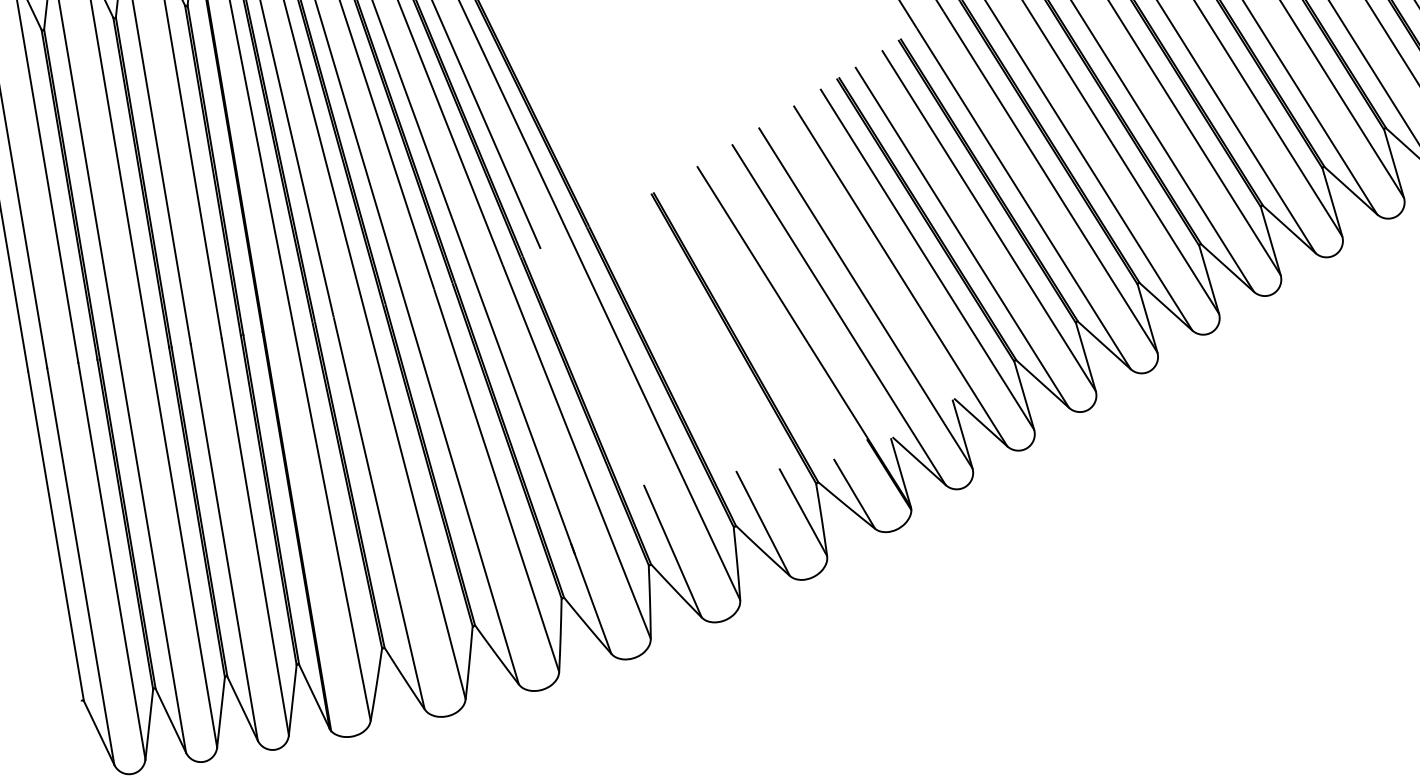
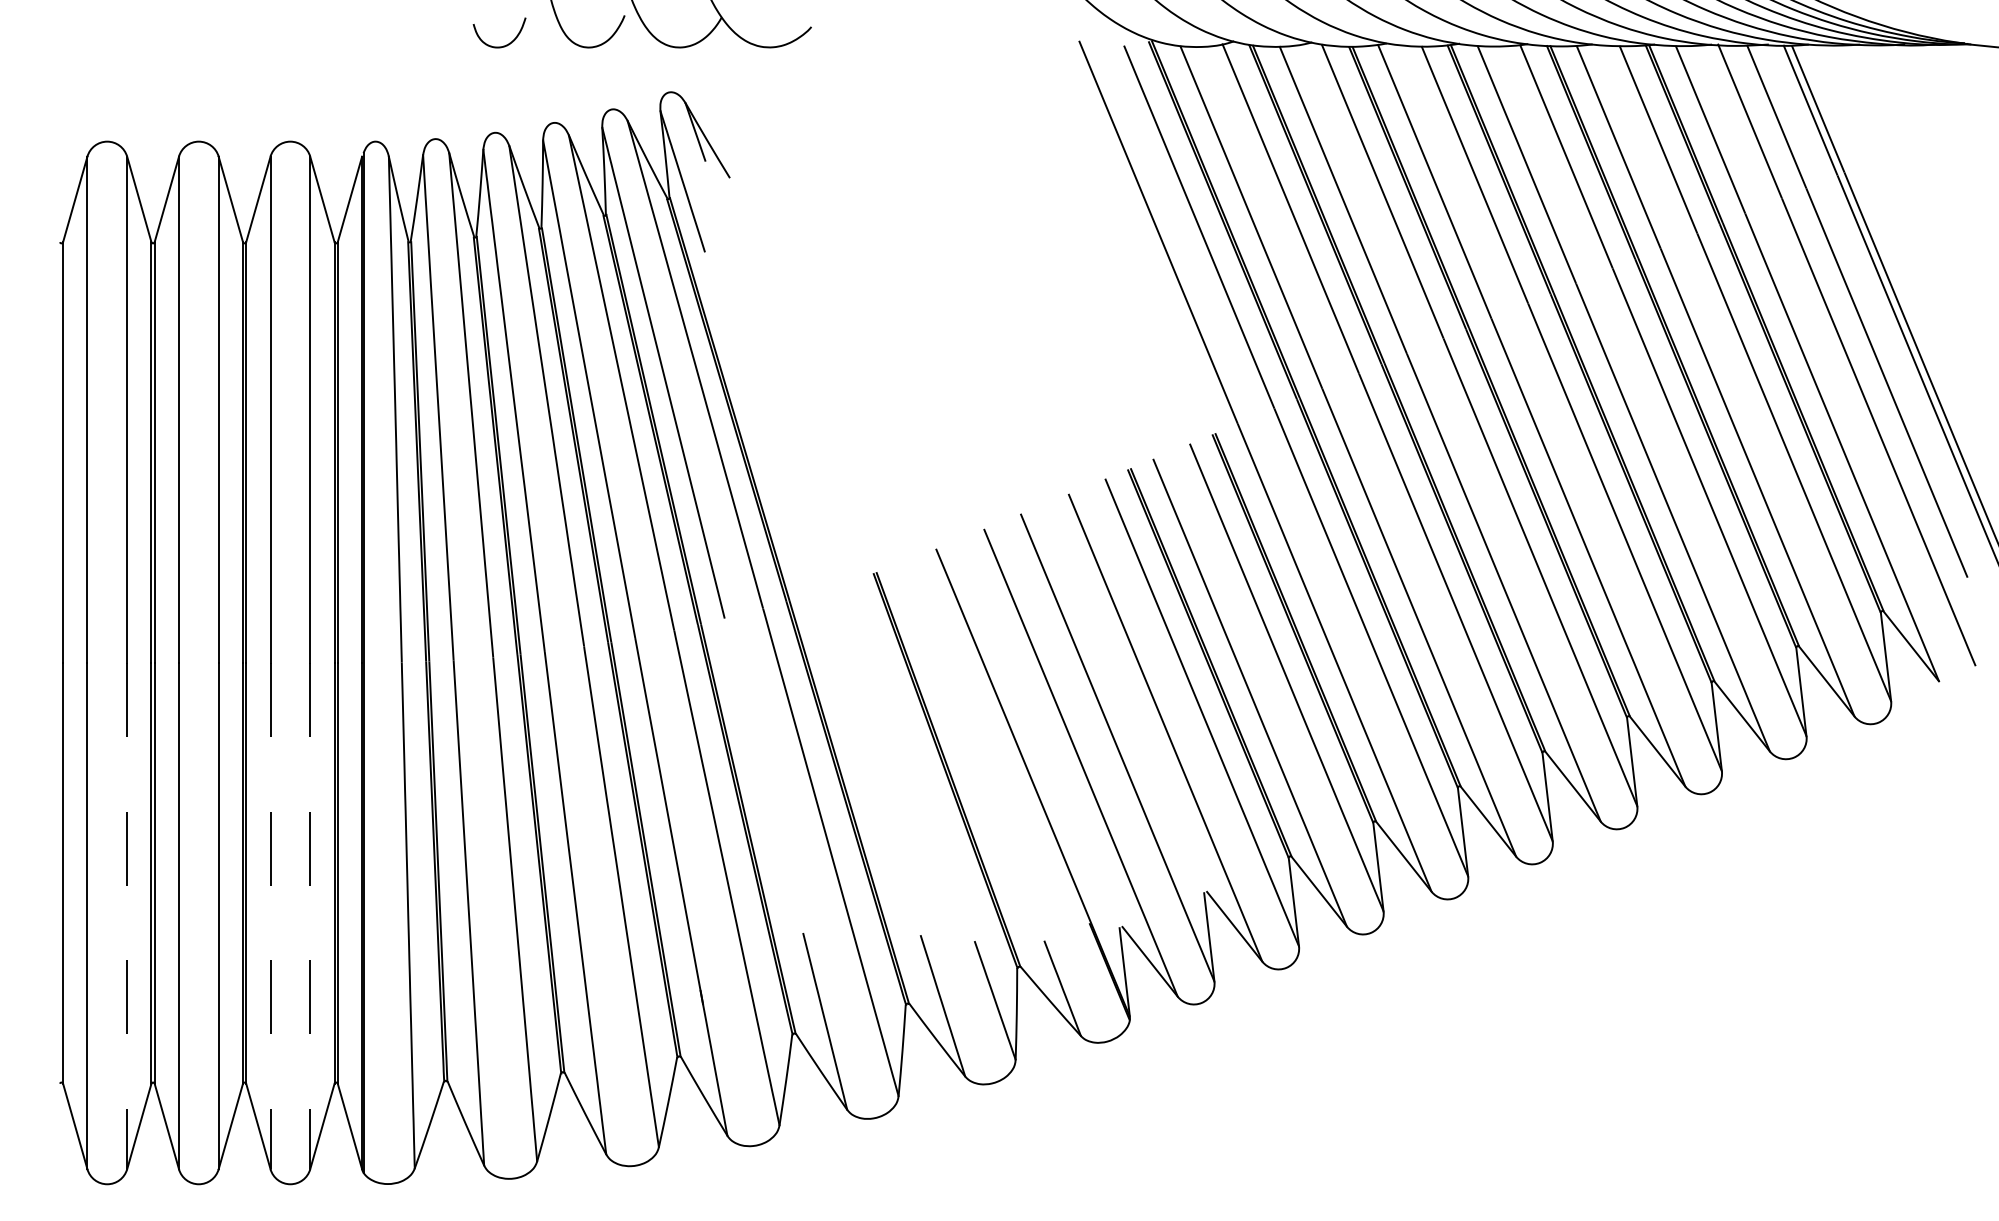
line: (255, 537) -> (310, 916), solid -> dashed
line: (224, 542) -> (270, 916), solid -> dashed
line: (112, 561) -> (127, 916), solid -> dashed

